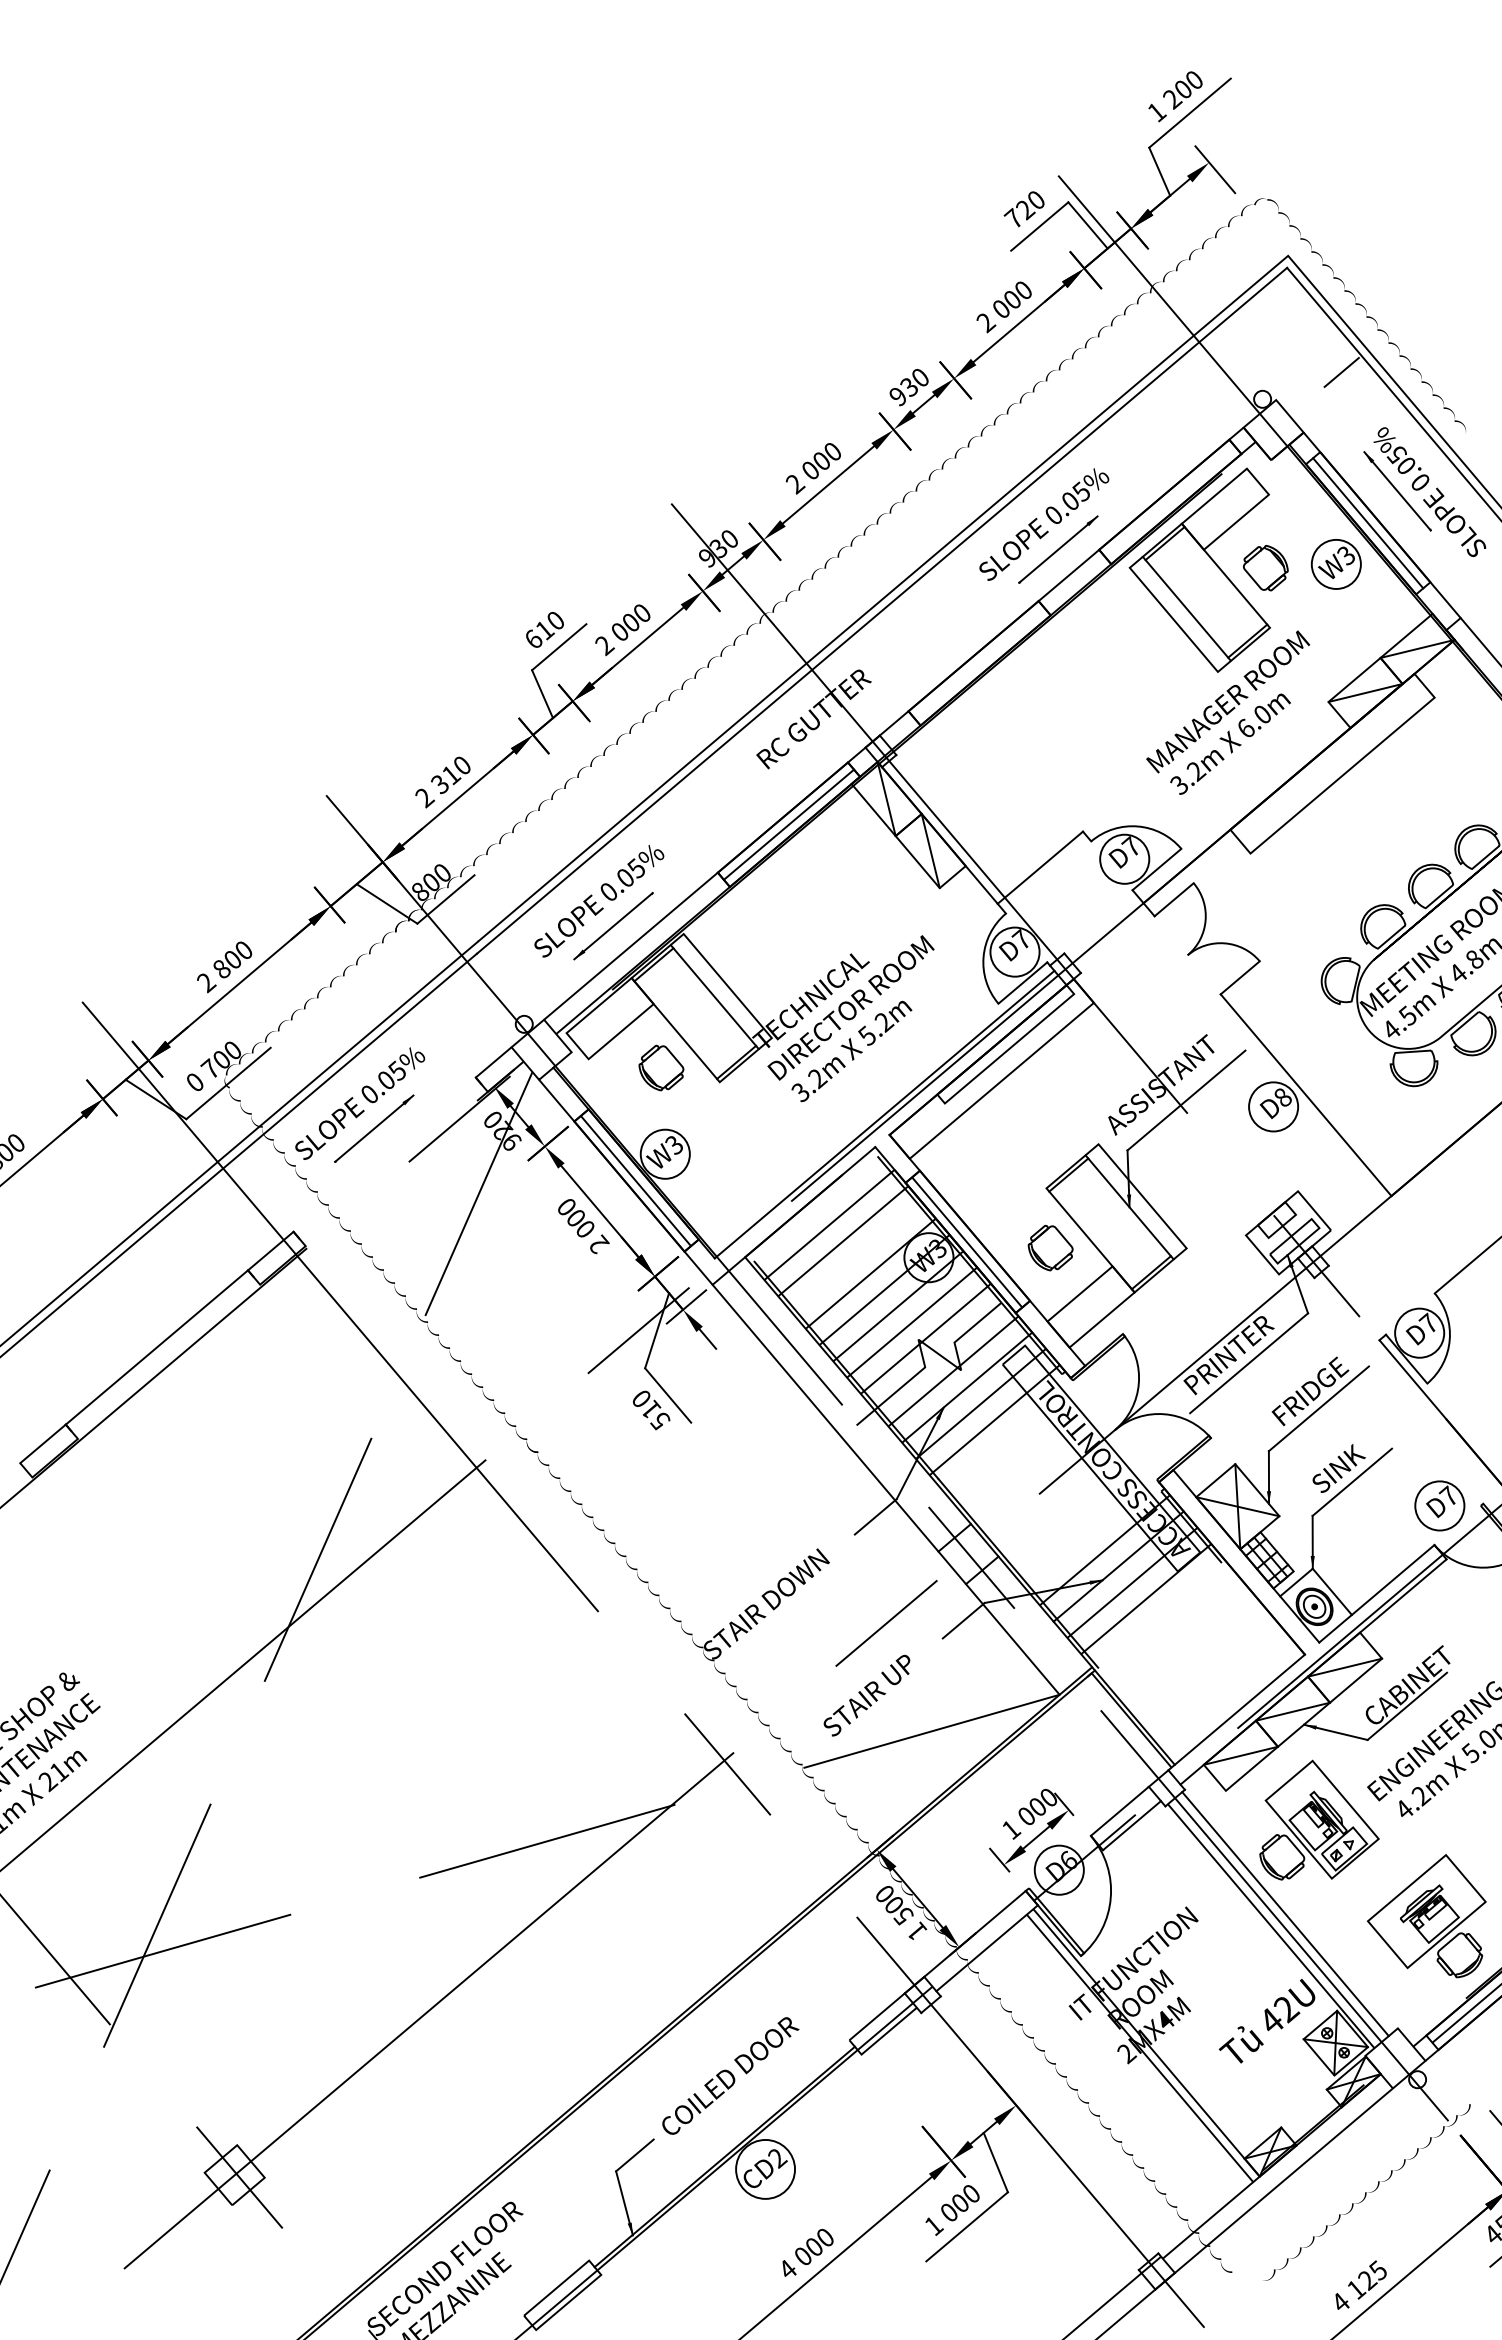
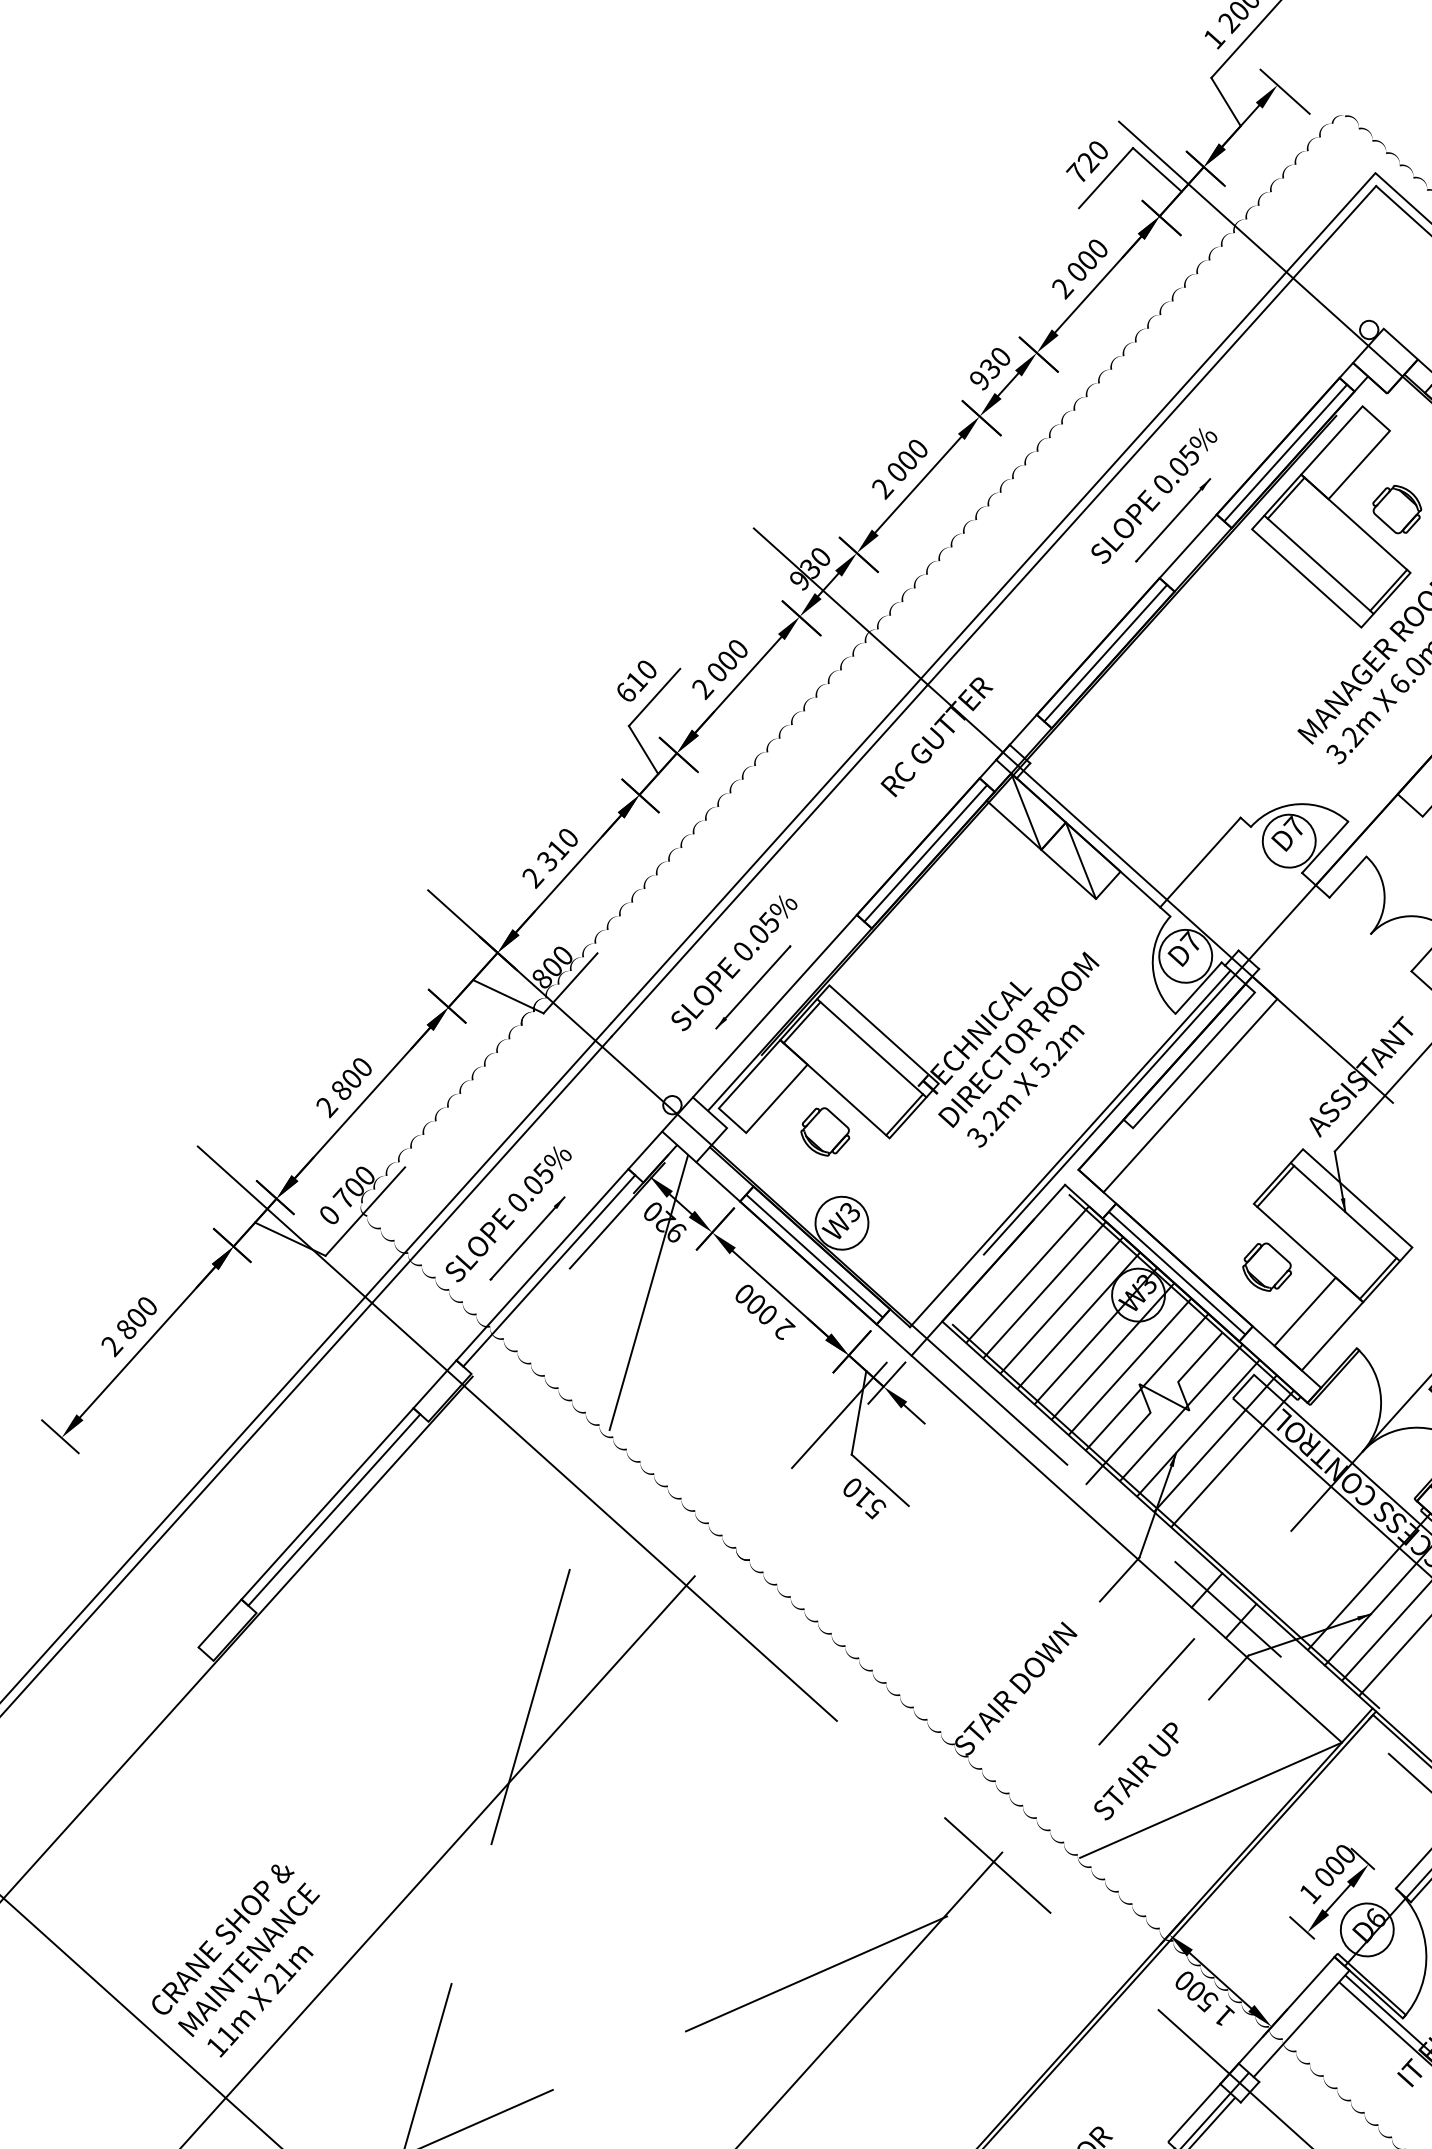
line: (1170, 501) -> (1285, 452), added
line: (979, 663) -> (1105, 653), added
line: (384, 1154) -> (542, 1264), added
line: (390, 1161) -> (549, 1271), added
line: (856, 1257) -> (1061, 1305), added
line: (162, 1353) -> (334, 1509), added

